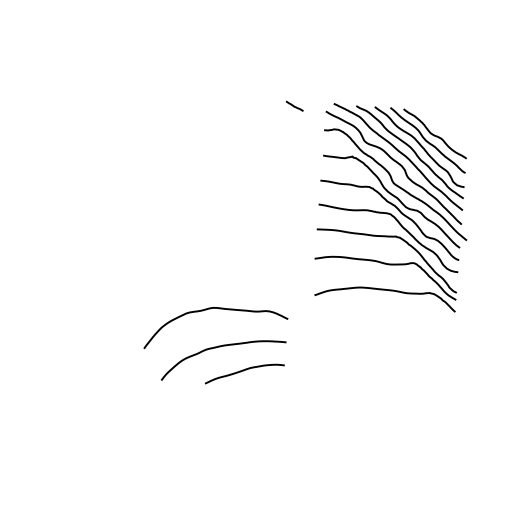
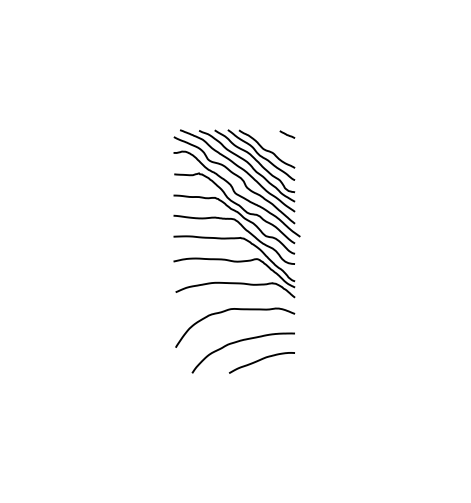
part: (393, 207) -> (236, 213), moved

